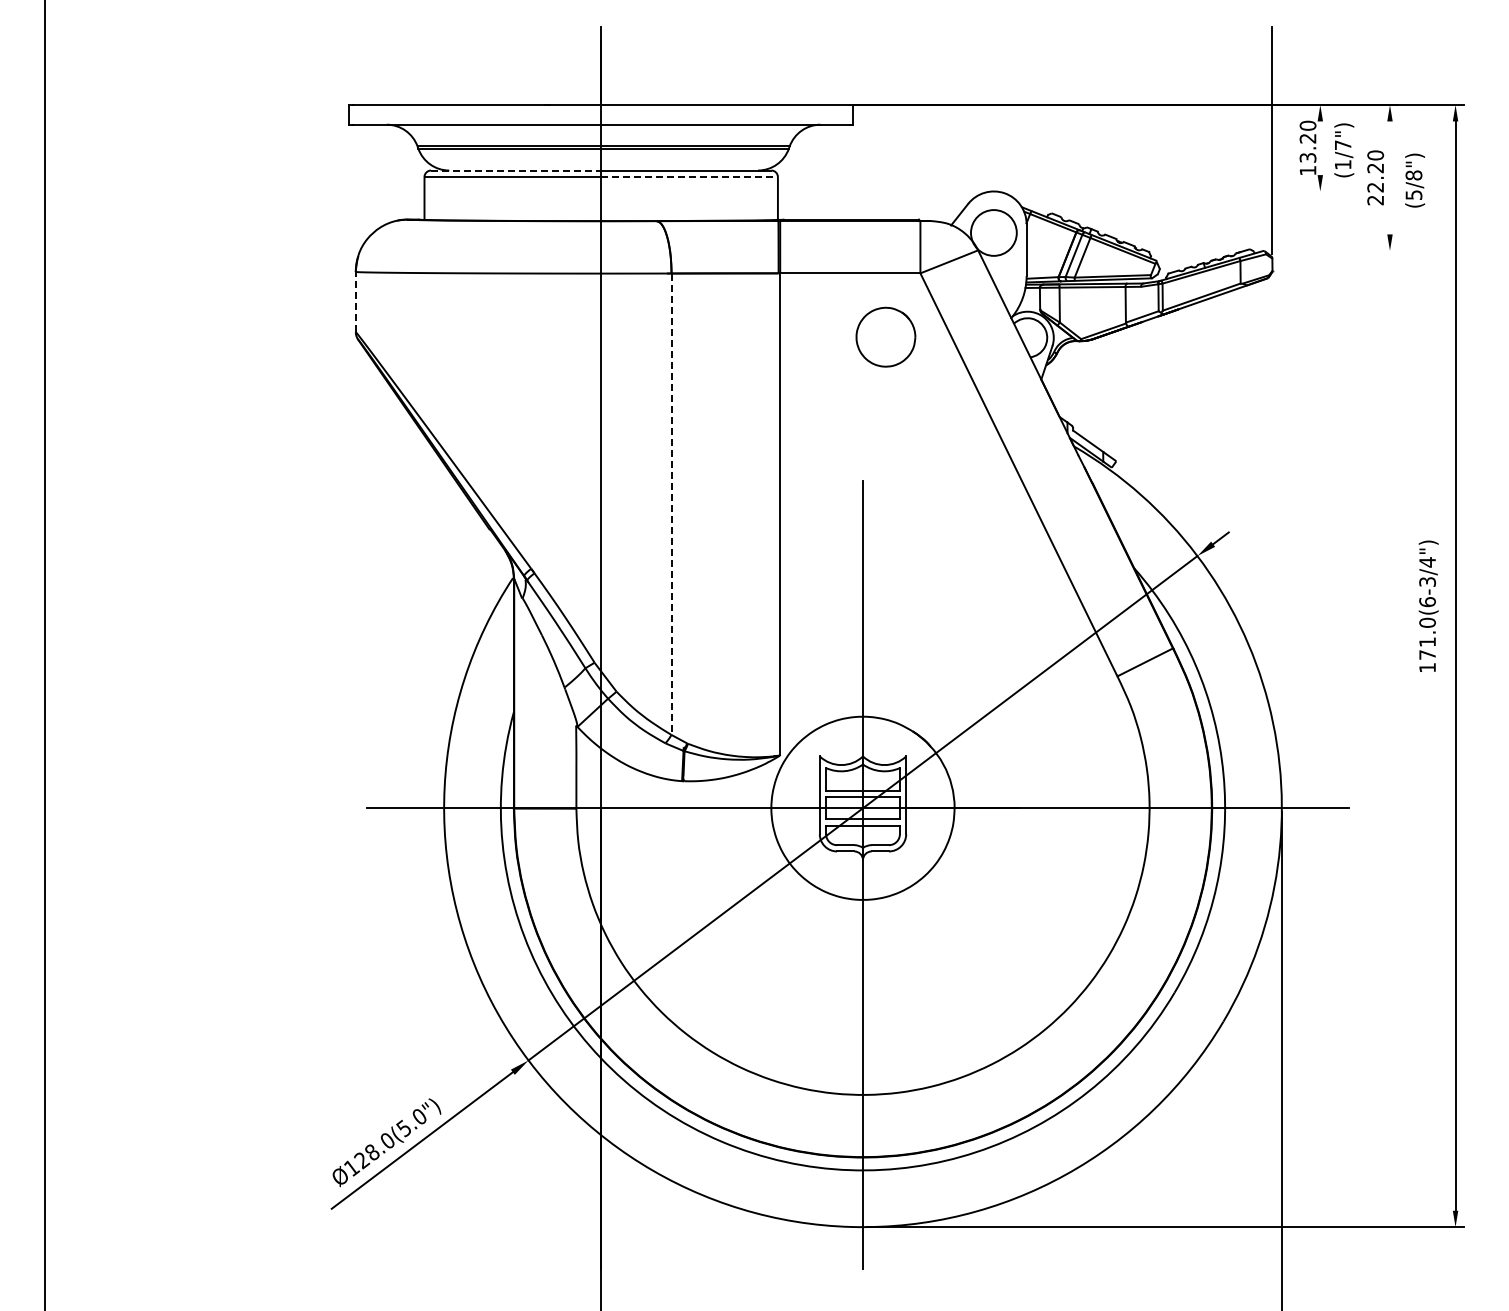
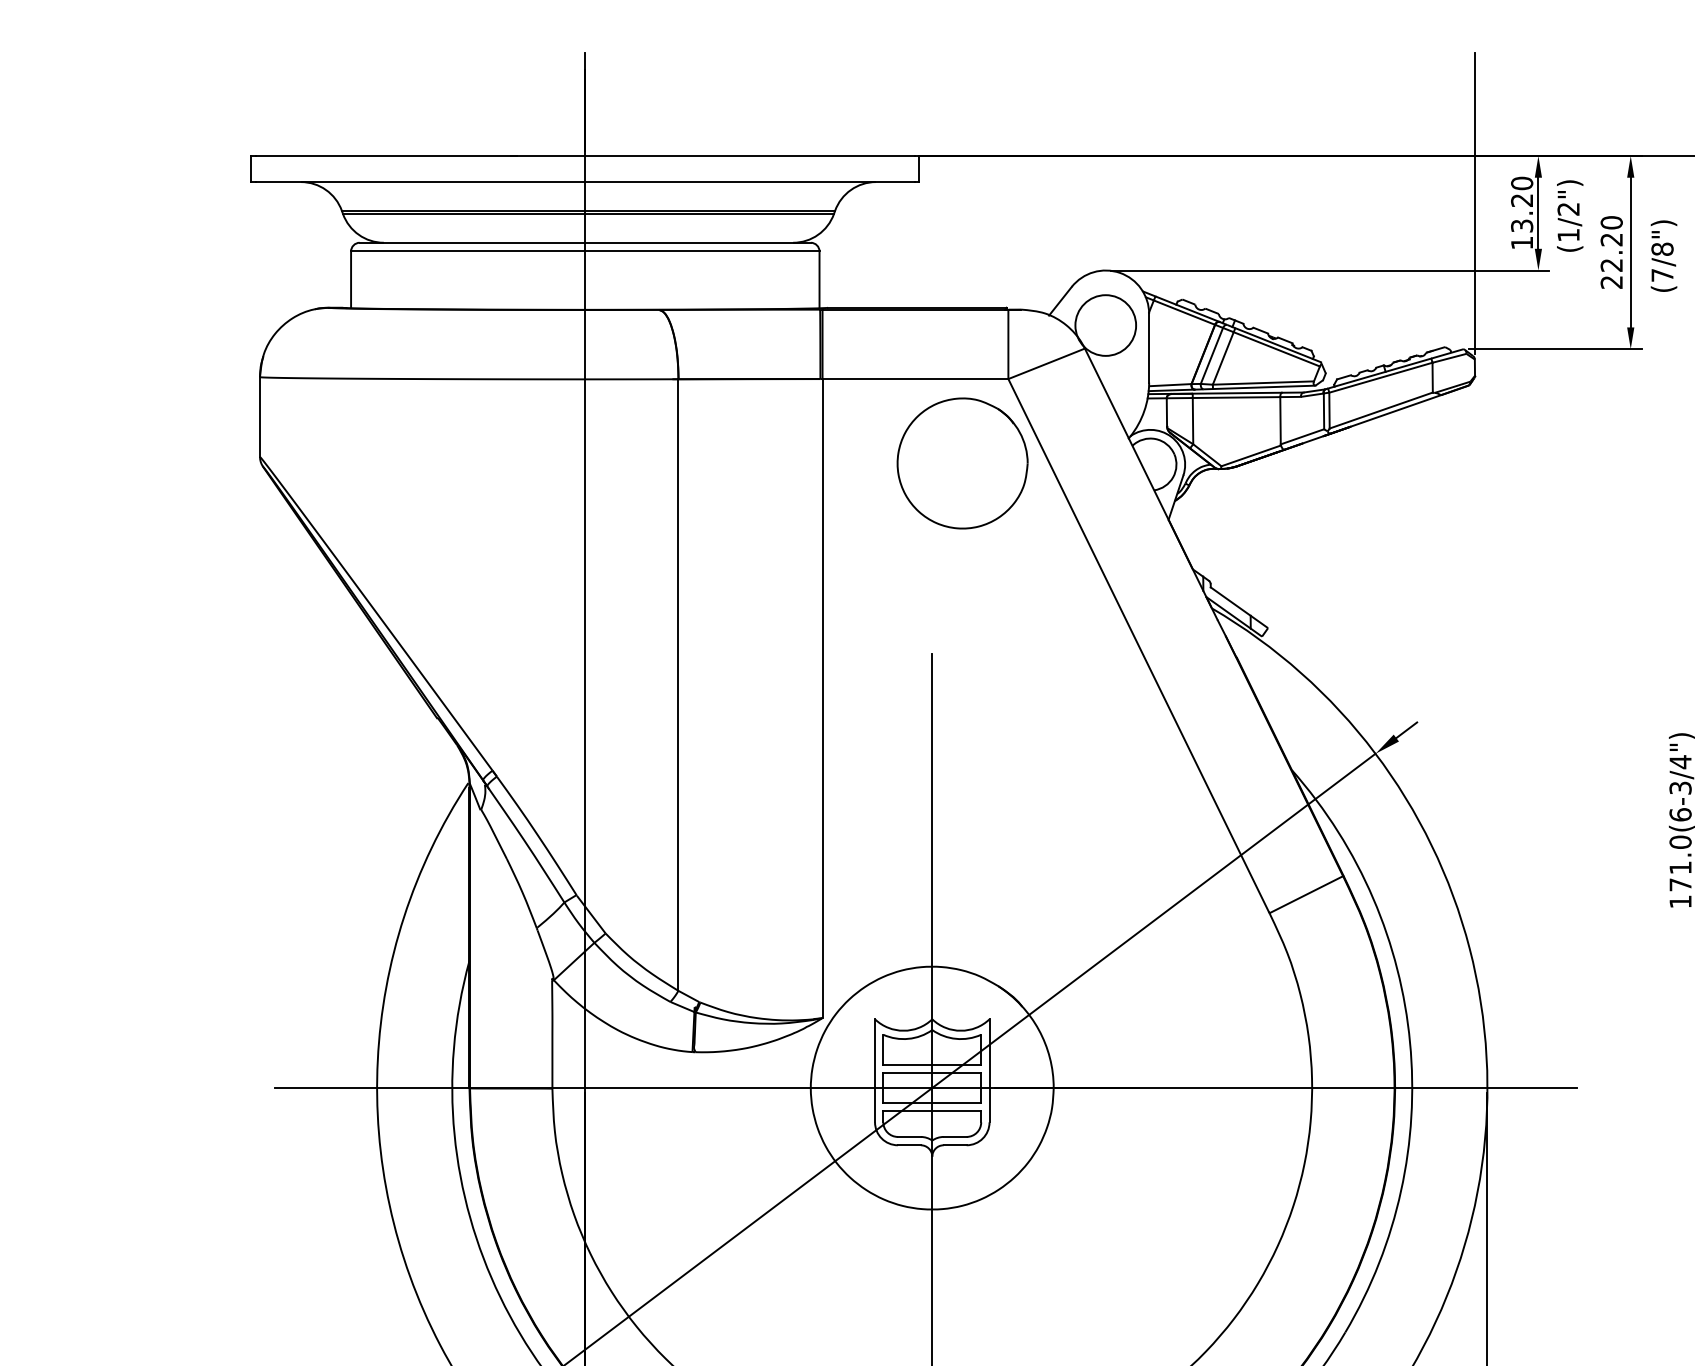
text: (1342, 145) -> (1567, 209), (1/7") -> (1/2")
line: (1320, 148) -> (1538, 213), added
line: (516, 170) -> (473, 242), dashed -> solid
line: (690, 177) -> (703, 252), dashed -> solid
line: (1389, 177) -> (1630, 252), added
line: (1163, 191) -> (1330, 270), added
text: (1413, 194) -> (1661, 274), (5/8") -> (7/8")
line: (1333, 250) -> (1555, 348), added
line: (355, 301) -> (259, 416), dashed -> solid
part: (885, 337) -> (962, 464), size x1.67
line: (671, 504) -> (678, 685), dashed -> solid

